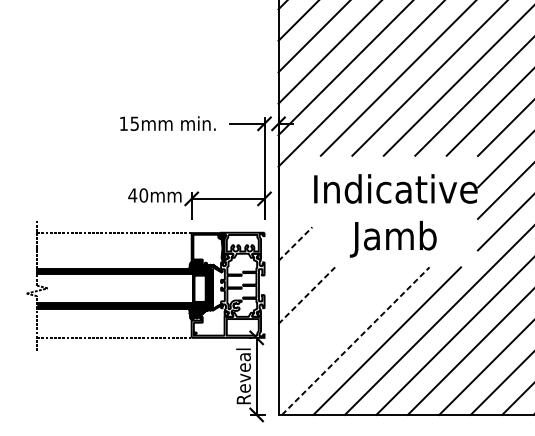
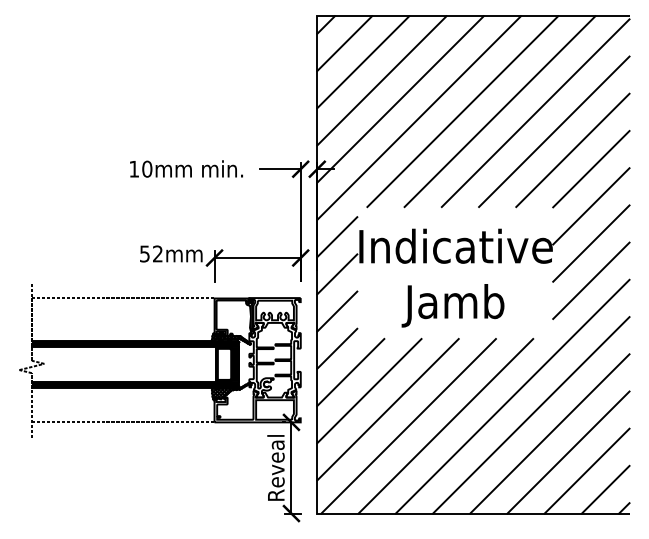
text: (134, 123) -> (147, 168), 15mm -> 10mm
line: (295, 181) -> (337, 237), added
text: (138, 195) -> (151, 253), 40mm -> 52mm
line: (295, 212) -> (337, 274), added
line: (295, 244) -> (337, 311), dashed -> solid
line: (295, 275) -> (337, 348), added
line: (307, 295) -> (351, 372), dashed -> solid
line: (322, 311) -> (369, 391), added
line: (337, 326) -> (387, 409), added
line: (356, 340) -> (409, 425), dashed -> solid

